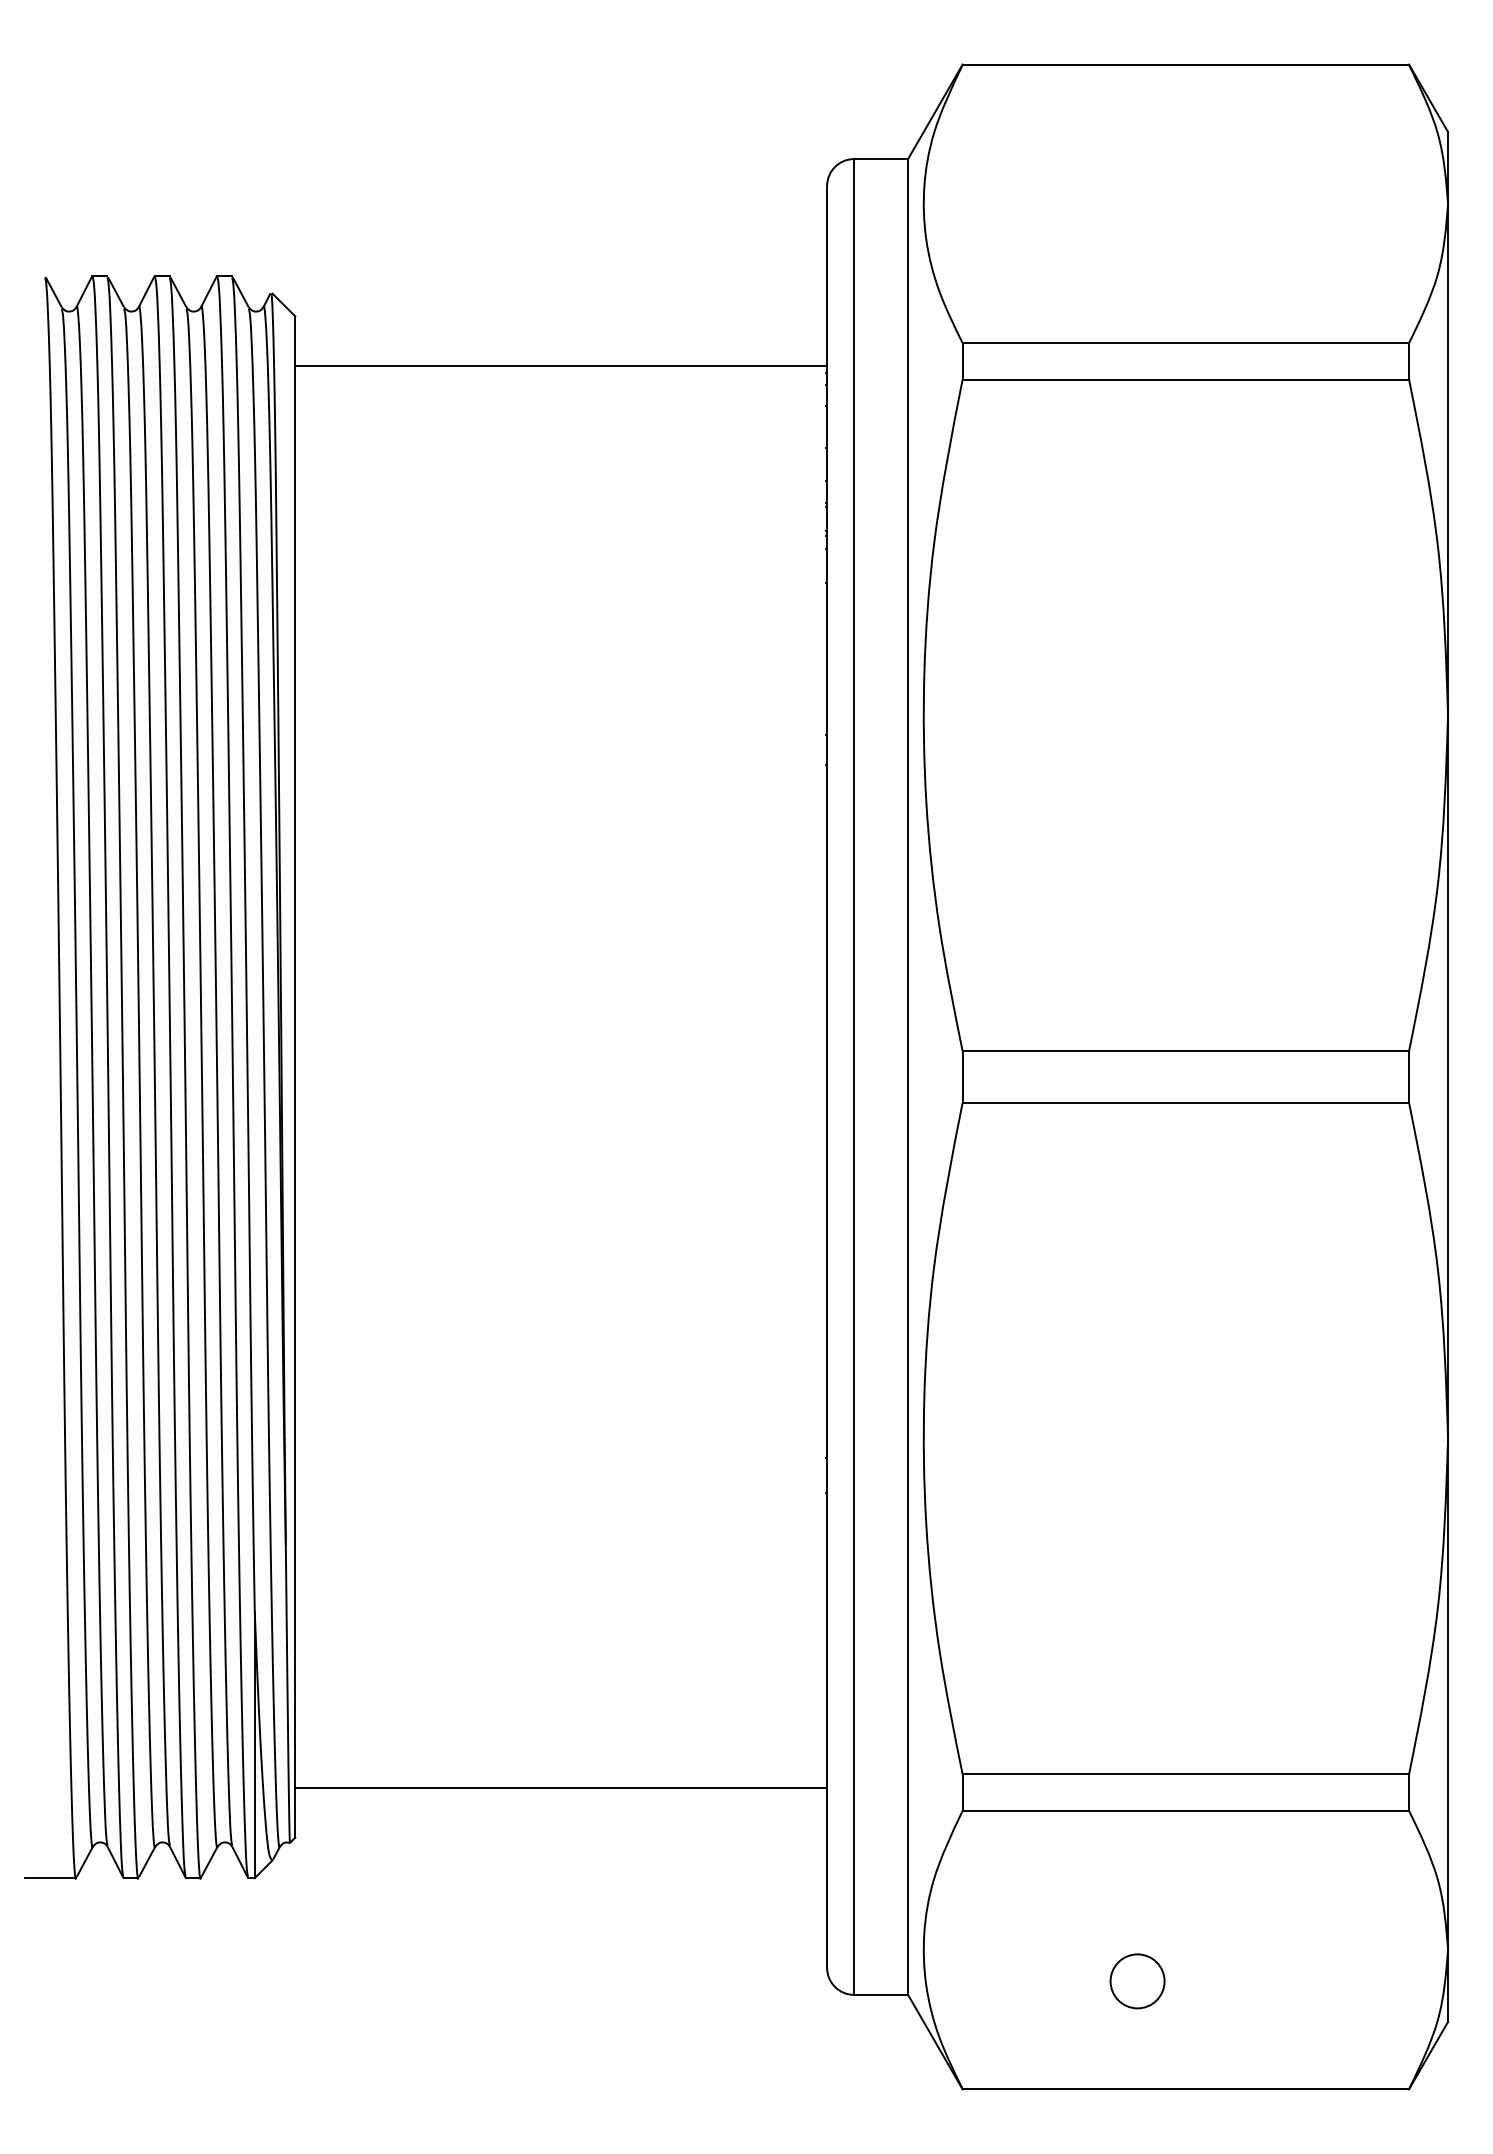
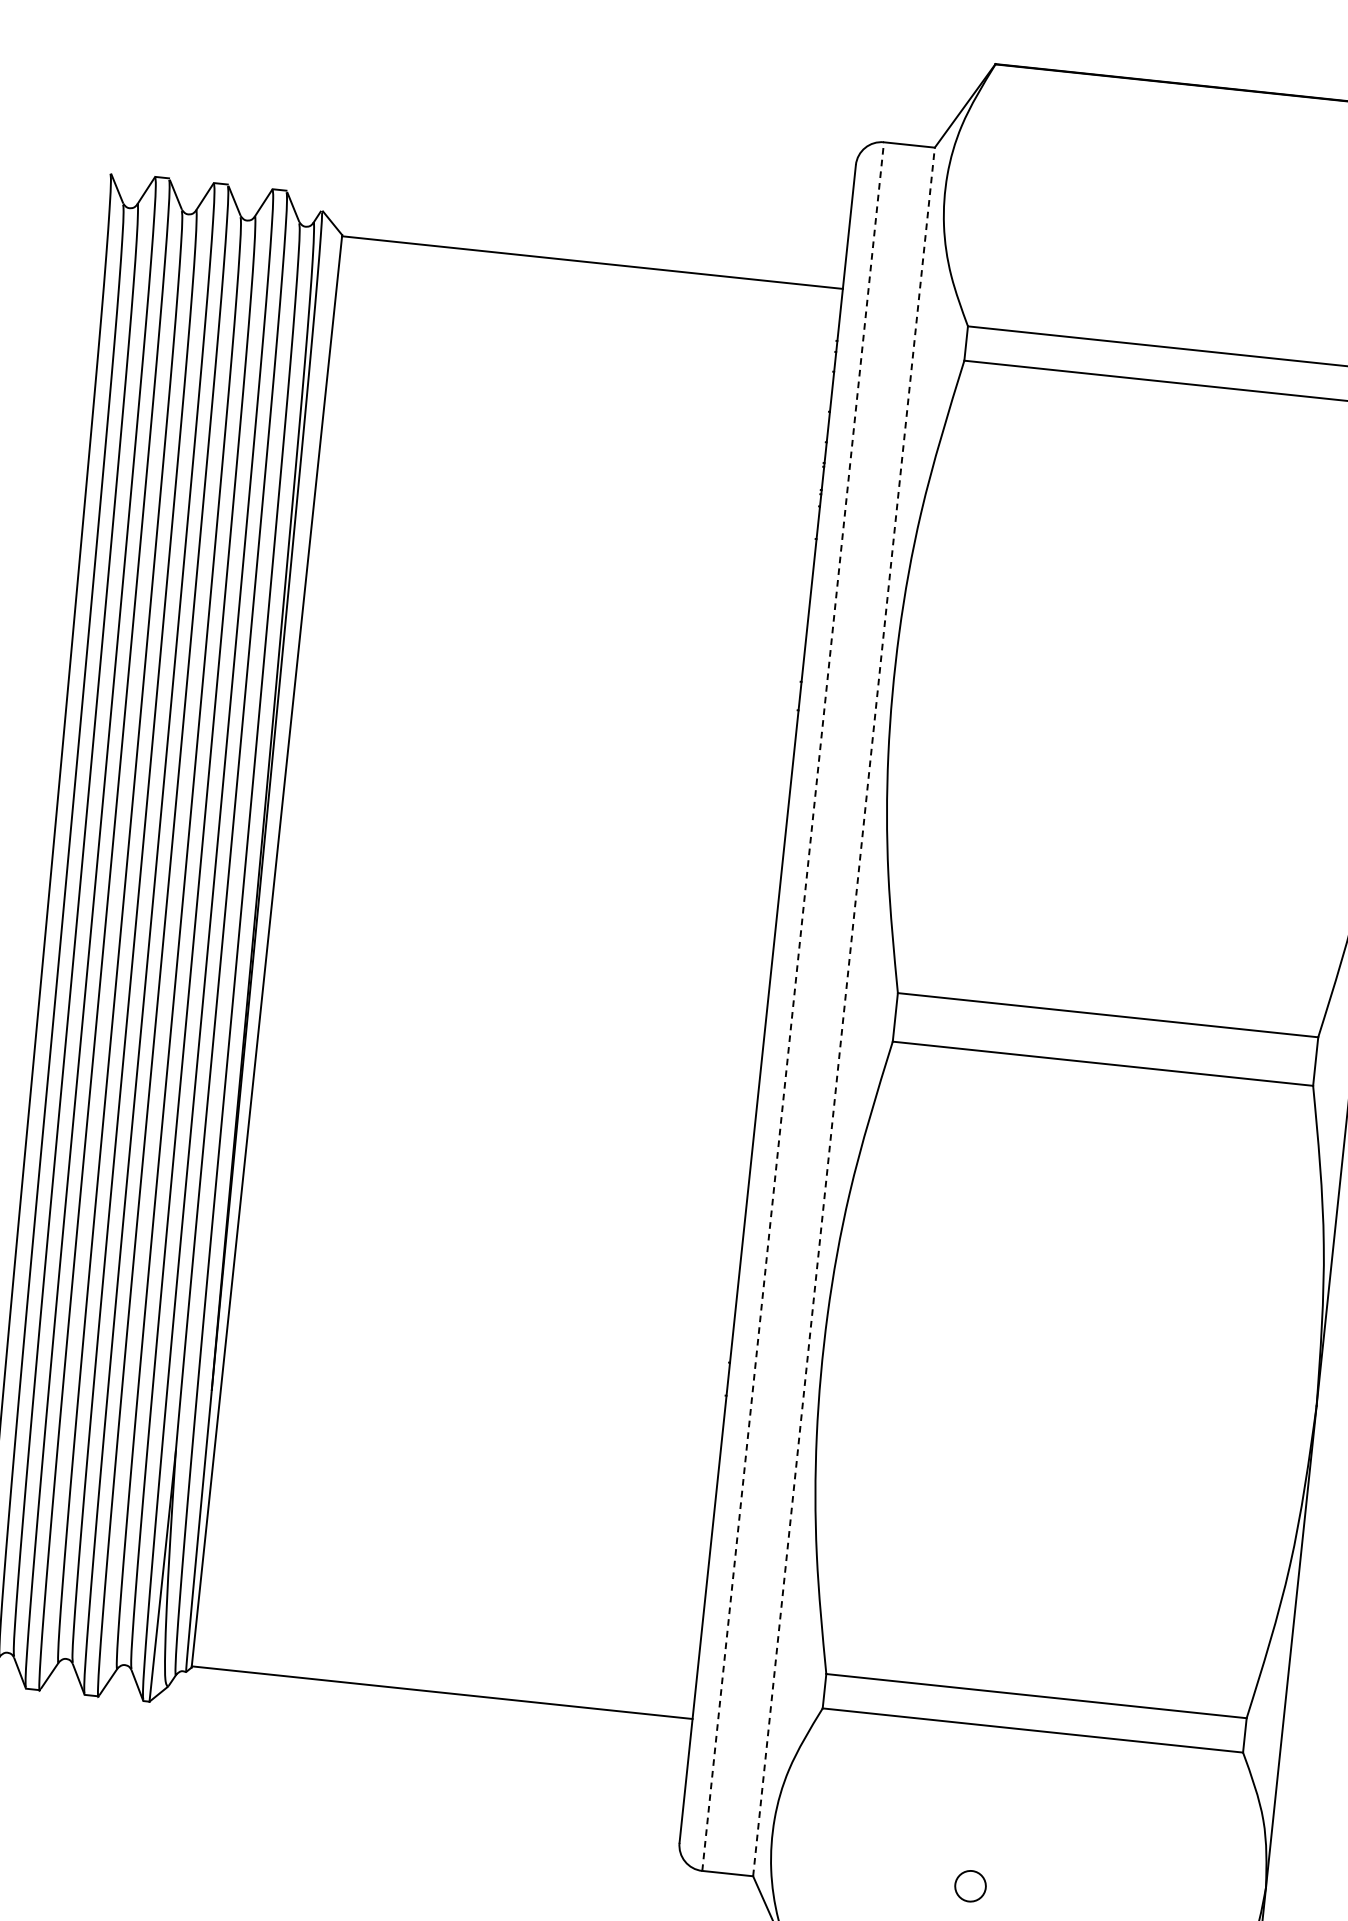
line: (561, 365) -> (592, 262), moved
line: (854, 1076) -> (793, 1006), solid -> dashed
line: (908, 1076) -> (844, 1011), solid -> dashed
line: (561, 1788) -> (442, 1692), moved
circle: (1137, 1981) -> (970, 1886), size x0.6

